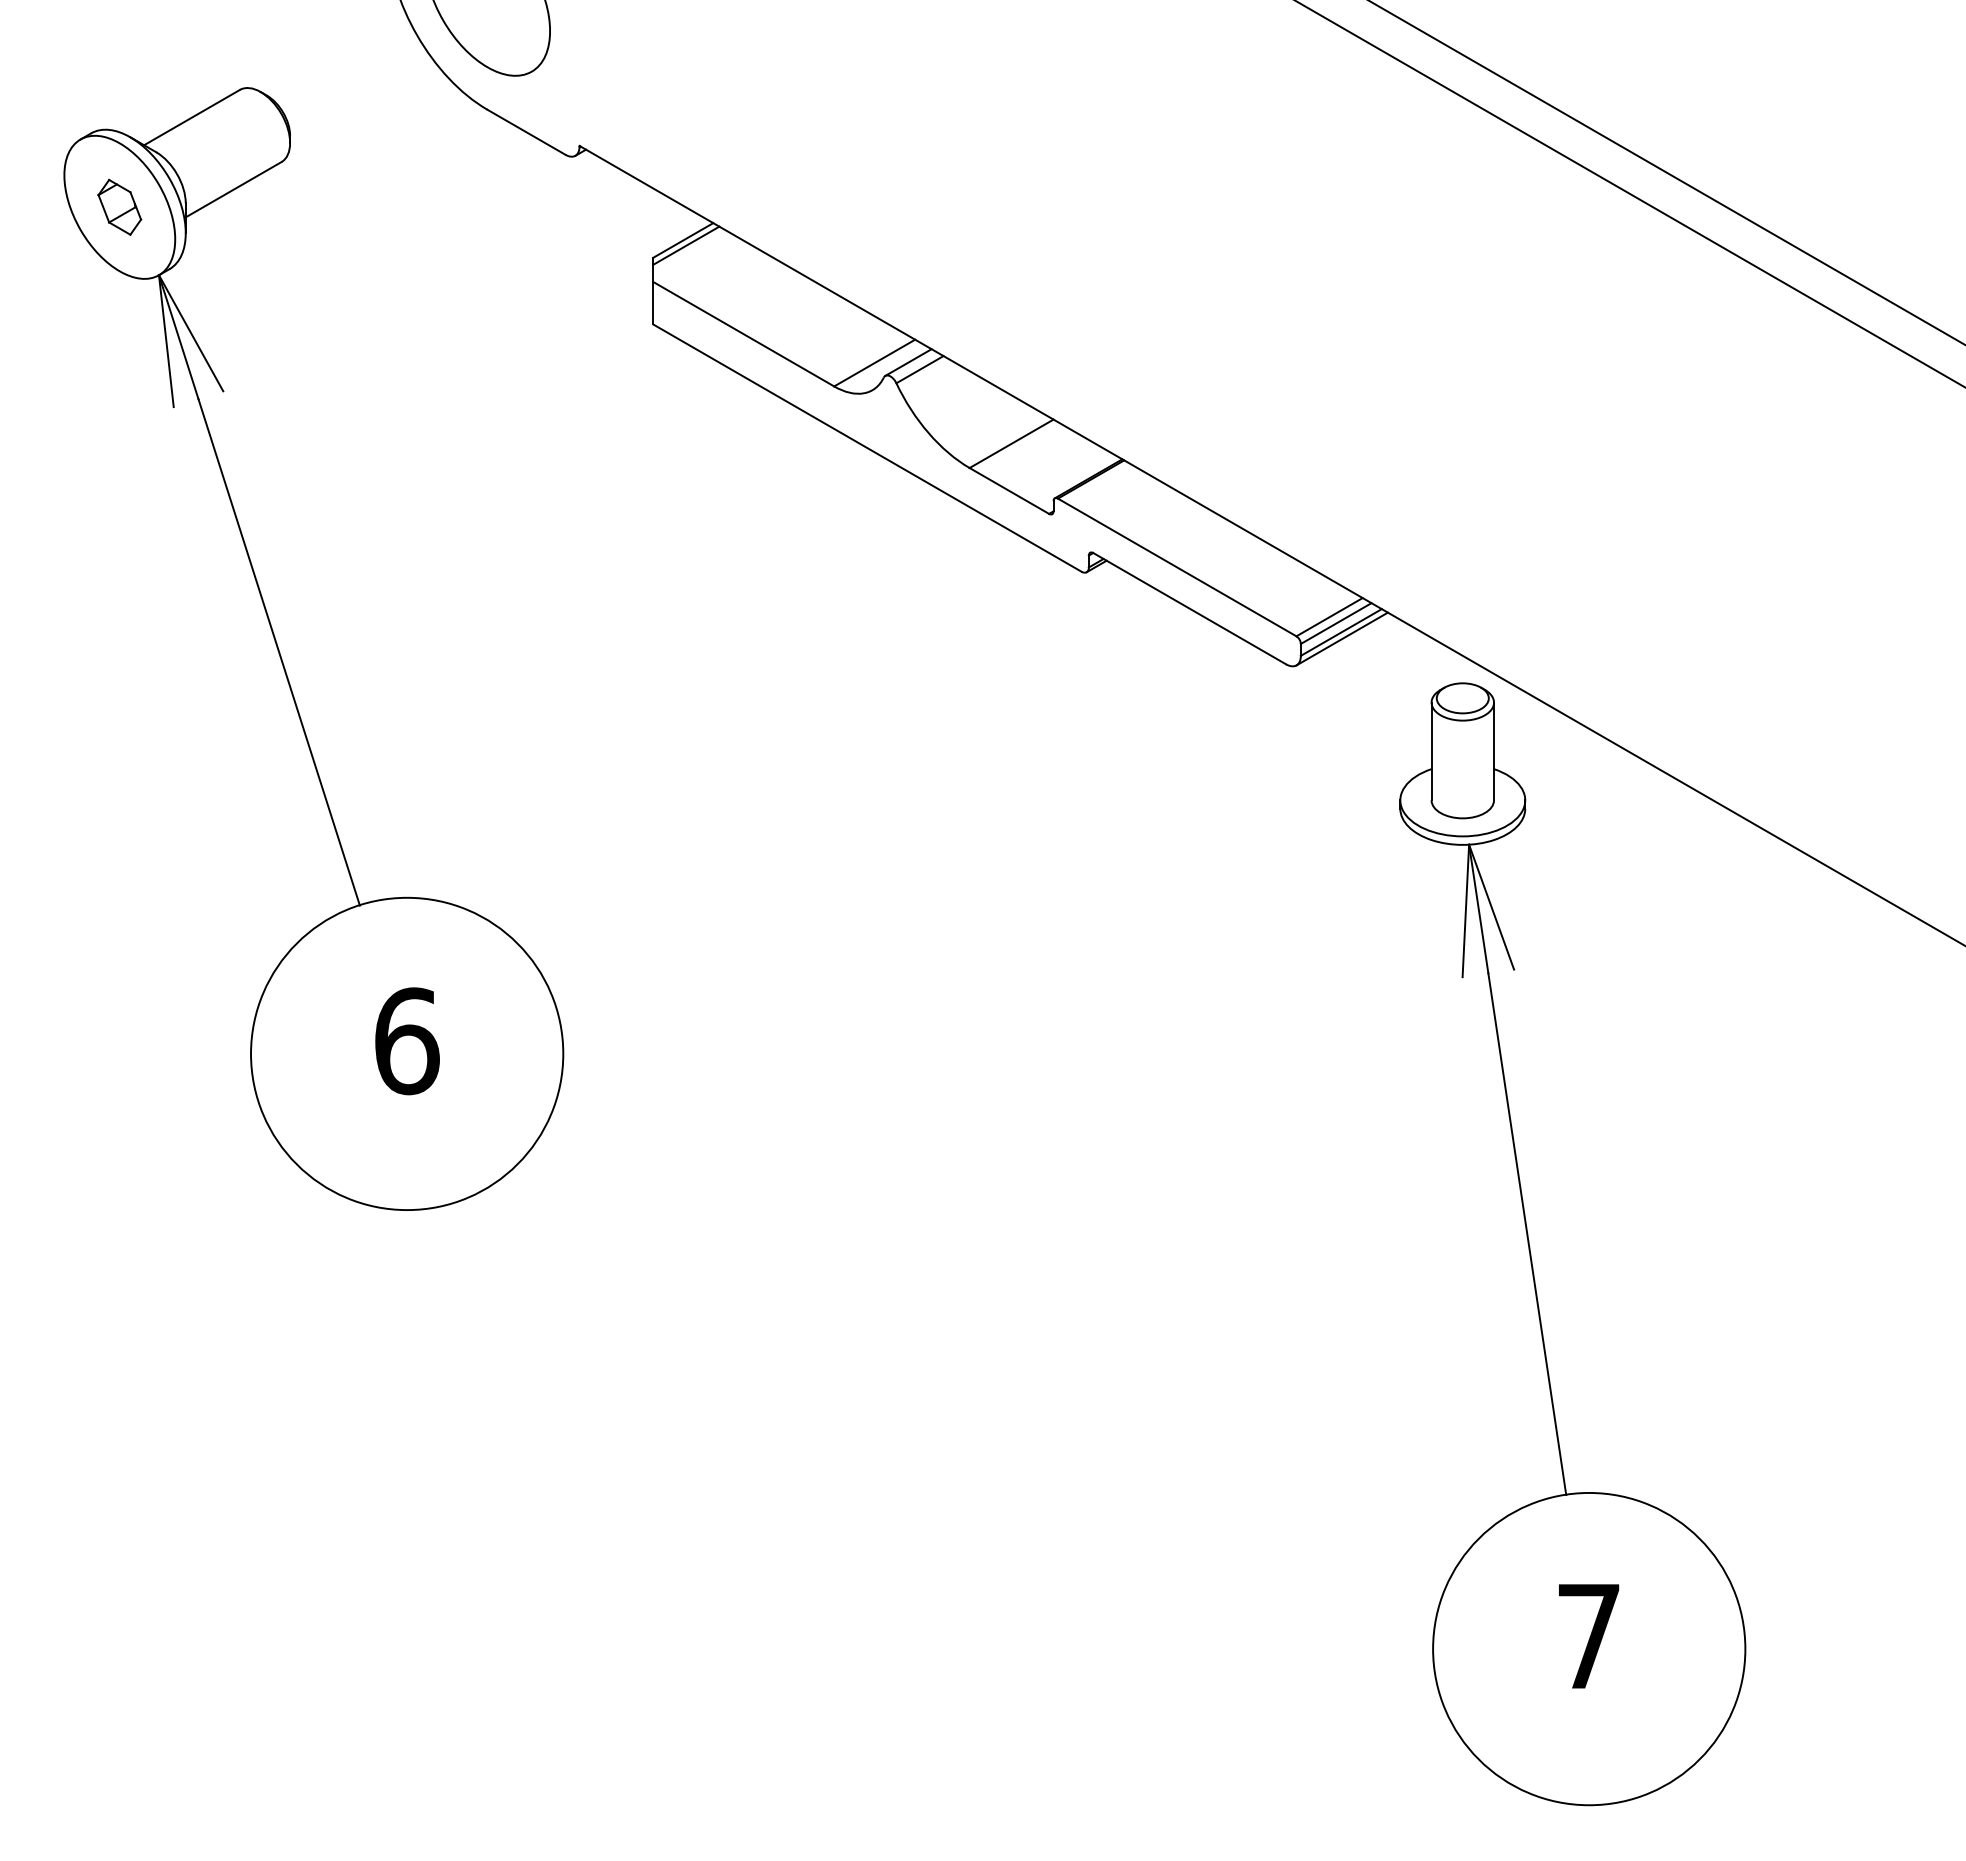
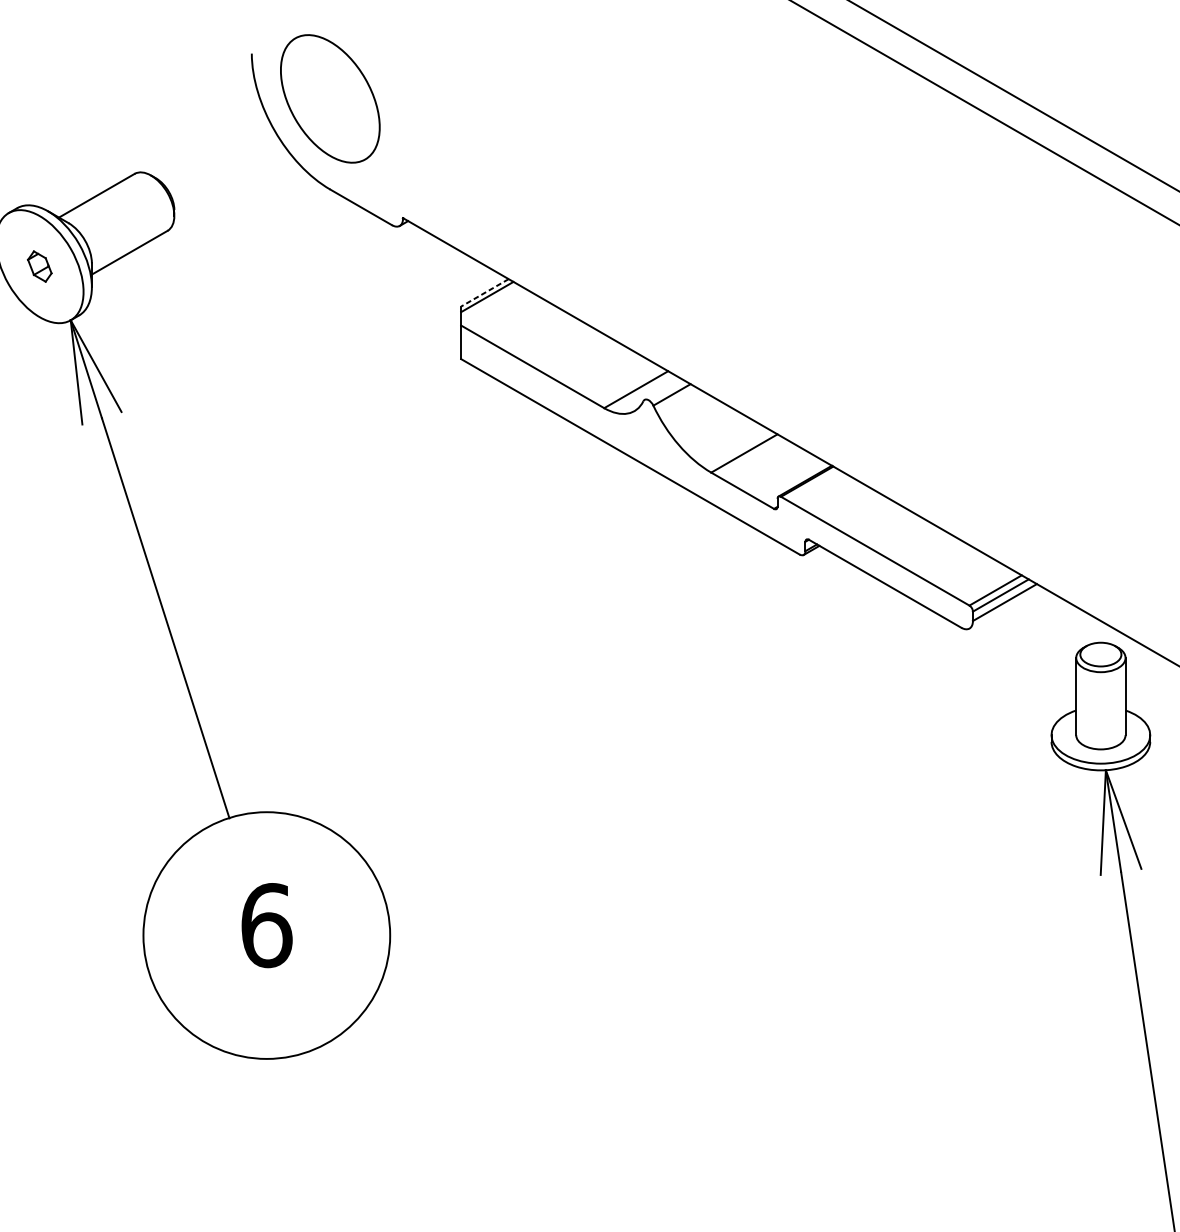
part: (119, 206) -> (39, 265), size x0.7
line: (683, 240) -> (485, 292), solid -> dashed
line: (908, 362) -> (662, 389), removed
line: (1341, 638) -> (1005, 607), removed

